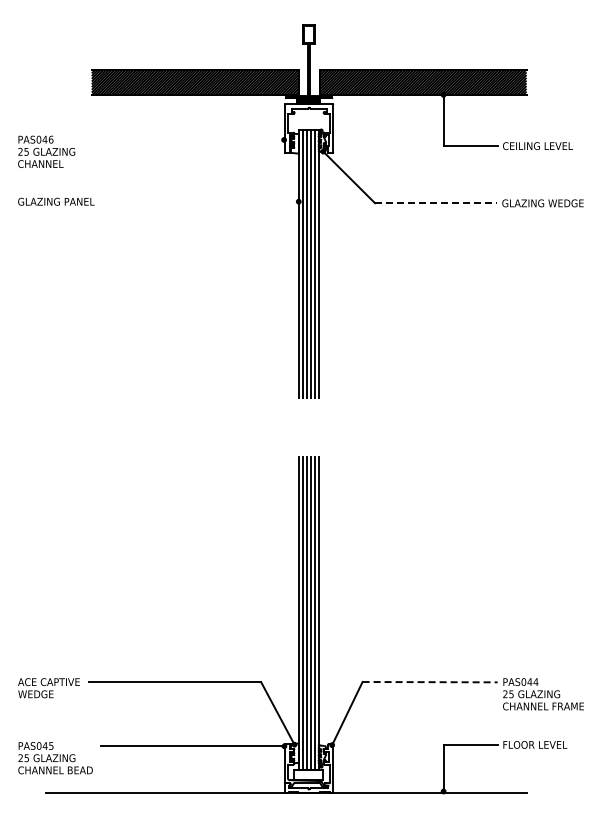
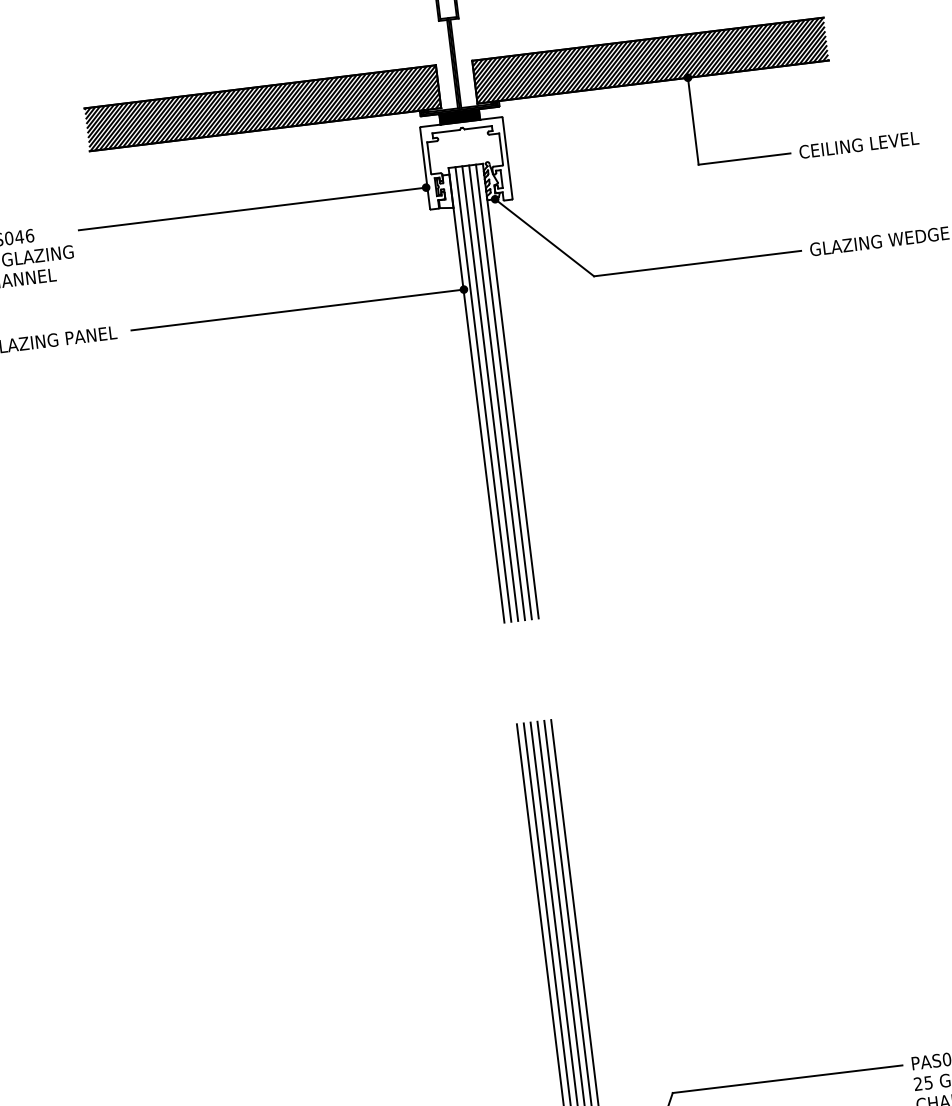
line: (181, 139) -> (251, 208), added
line: (200, 201) -> (296, 309), added
line: (435, 203) -> (696, 264), dashed -> solid
line: (430, 682) -> (788, 1079), dashed -> solid

